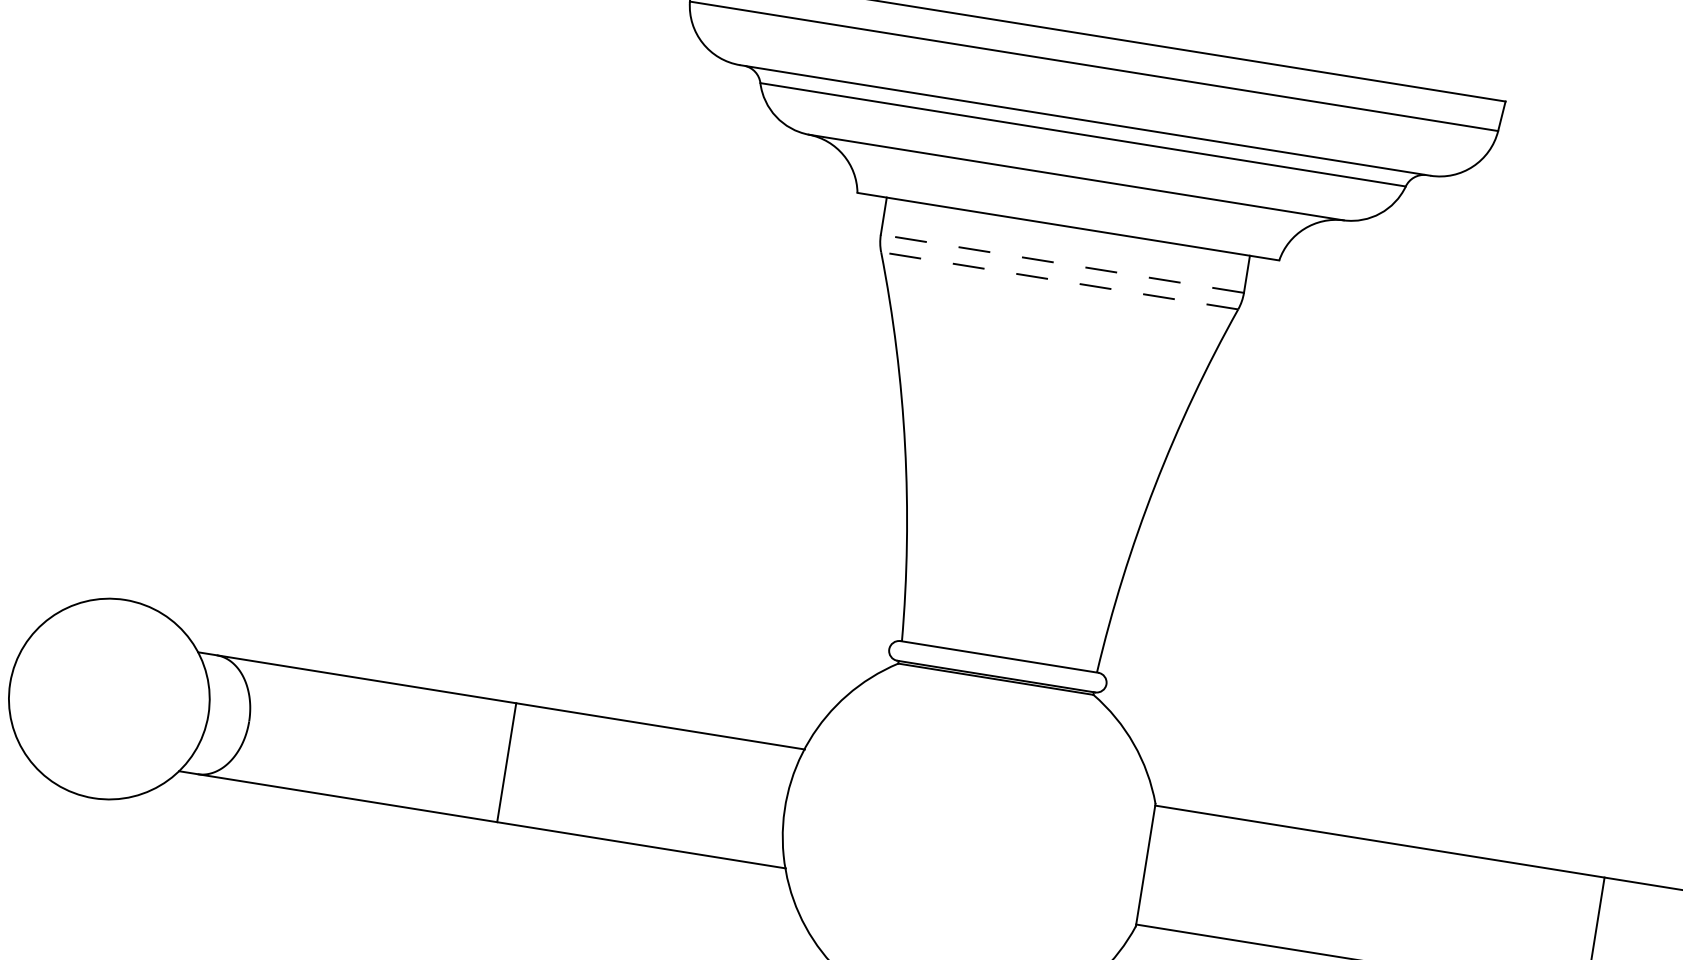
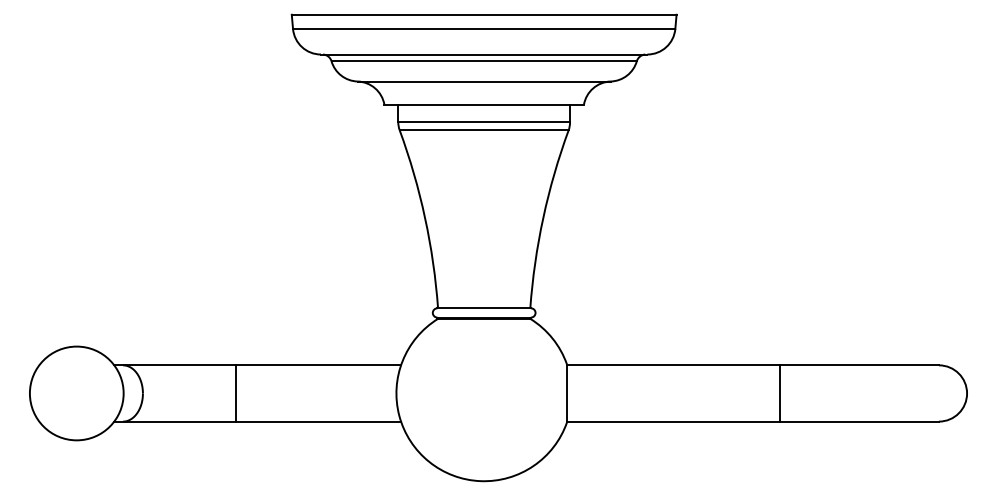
line: (1063, 264) -> (484, 122), dashed -> solid
line: (1058, 280) -> (483, 130), dashed -> solid
line: (506, 762) -> (235, 393), moved

